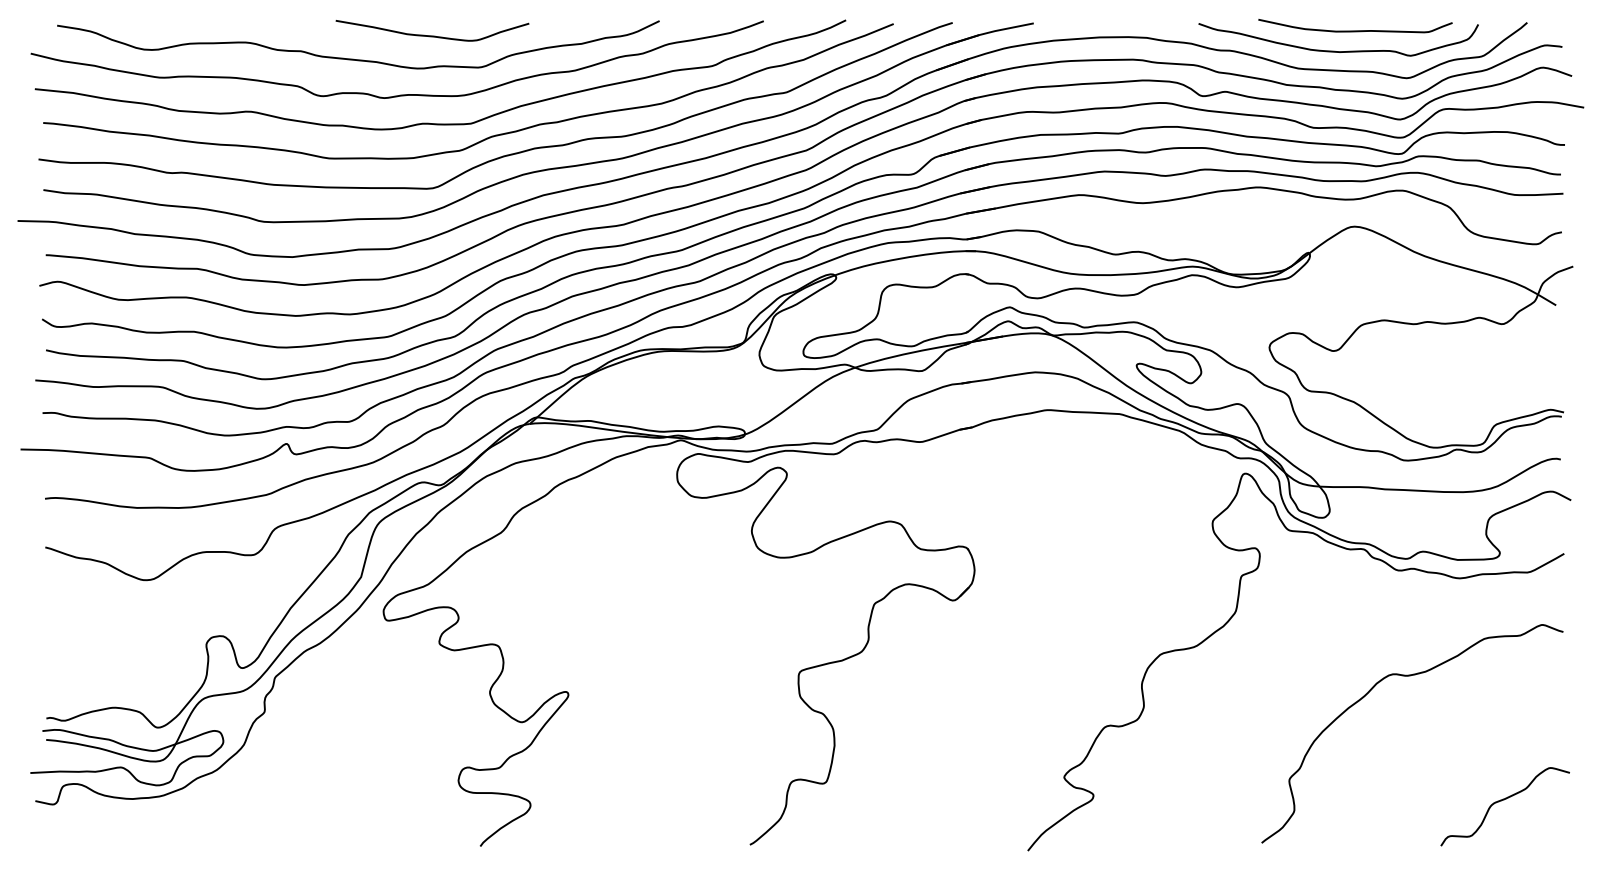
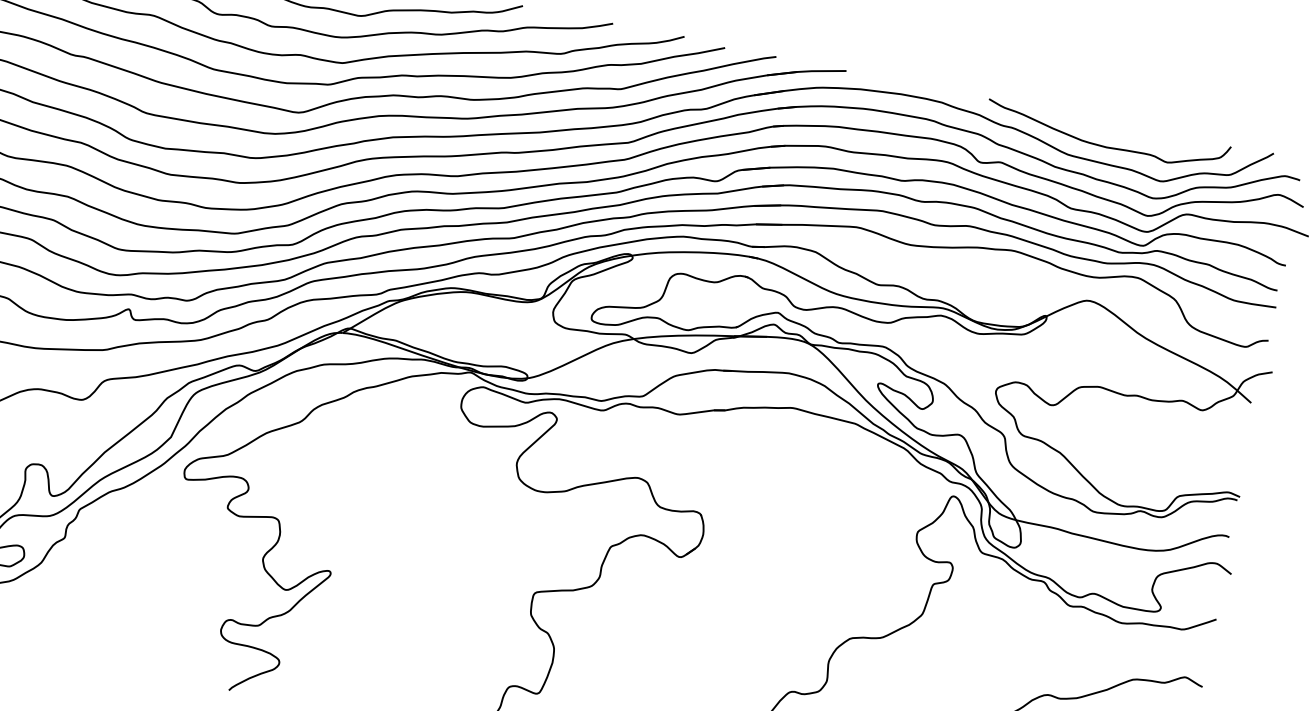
curve: (1355, 30) -> (1123, 131), removed

